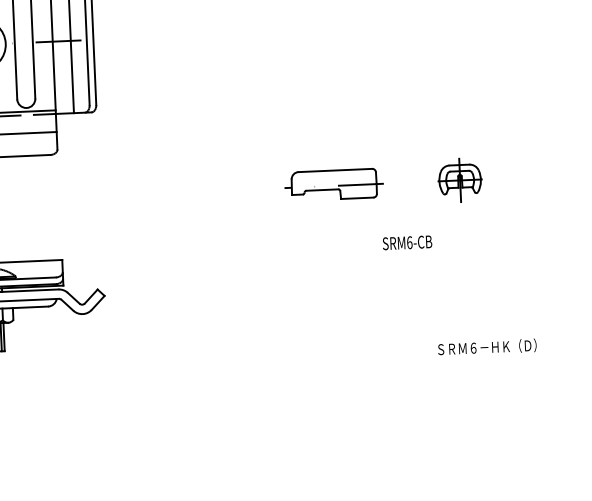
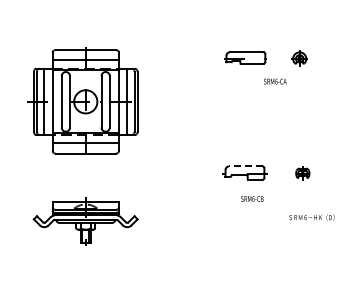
line: (334, 170) -> (245, 166), solid -> dashed
part: (459, 180) -> (302, 173), size x0.7
text: (407, 241) -> (252, 198), moved
text: (486, 347) -> (311, 217), moved

